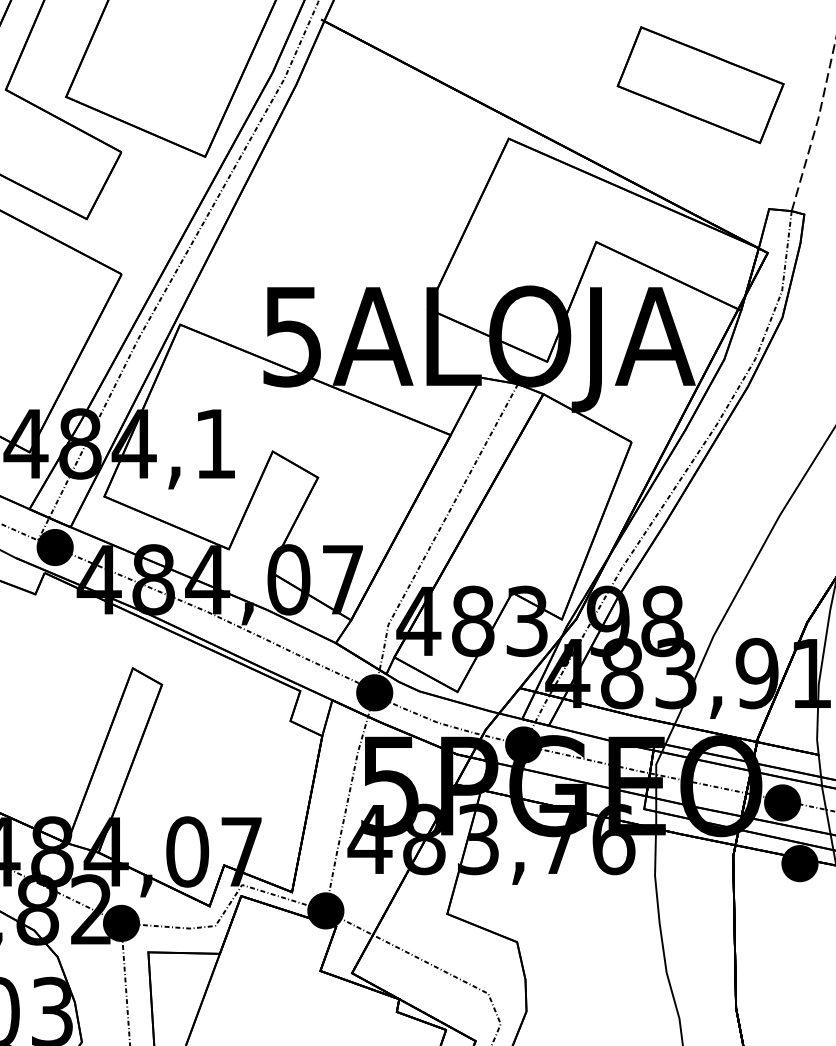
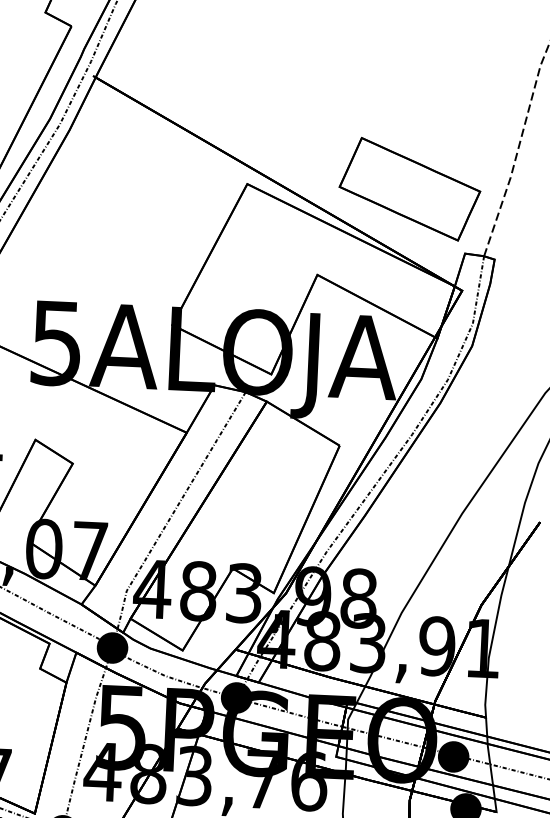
part: (700, 85) -> (409, 189), moved

